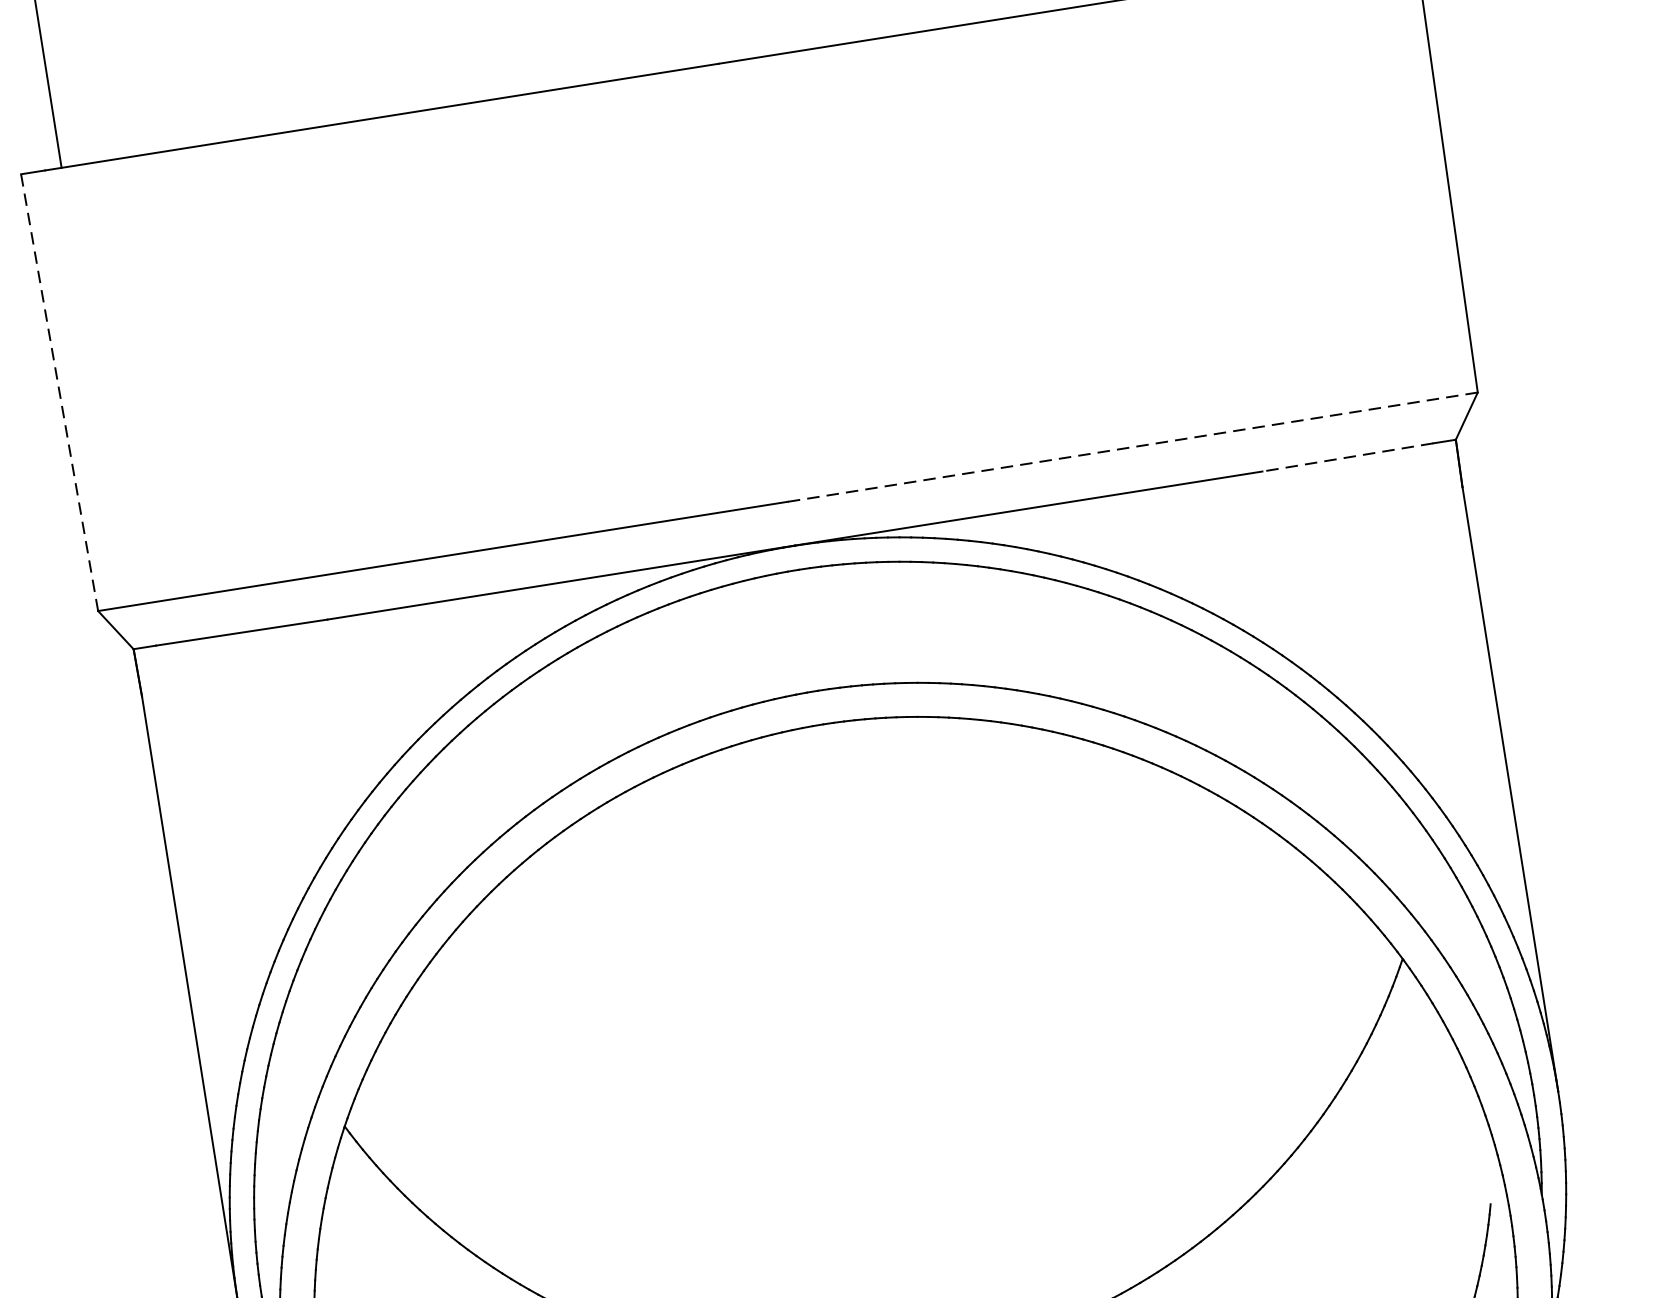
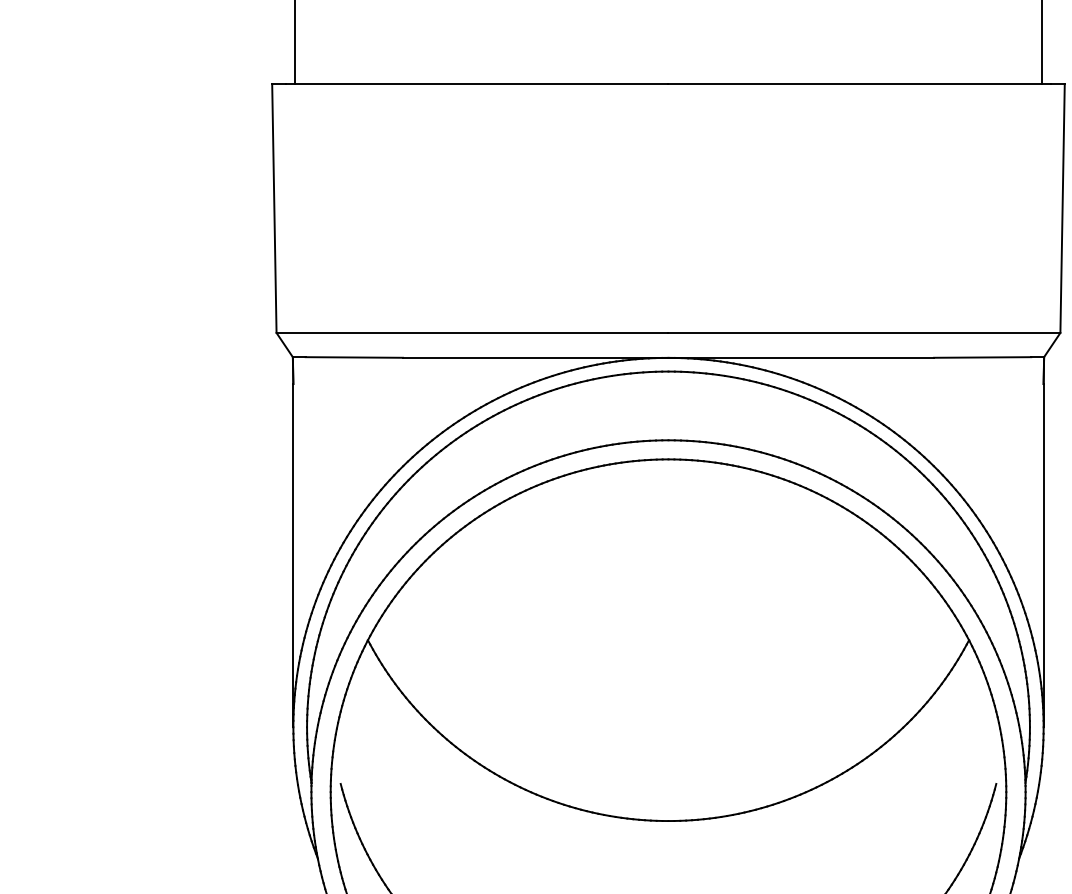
line: (59, 392) -> (274, 208), dashed -> solid
line: (1132, 446) -> (864, 332), dashed -> solid
line: (1347, 457) -> (982, 357), dashed -> solid

